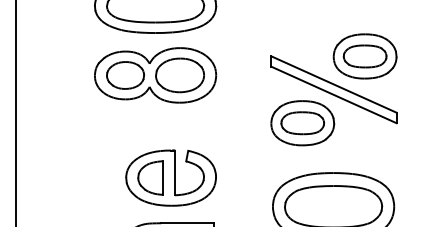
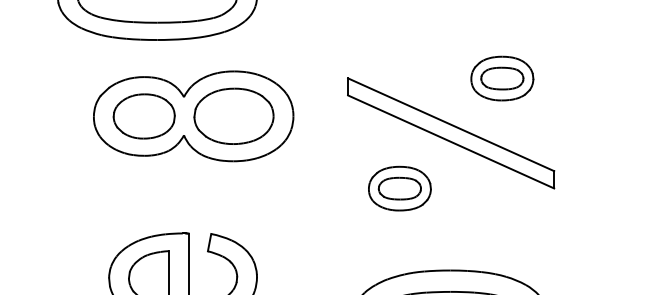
part: (364, 56) -> (501, 78), size x0.6
part: (155, 75) -> (193, 116), moved
part: (302, 123) -> (399, 188), size x0.6

